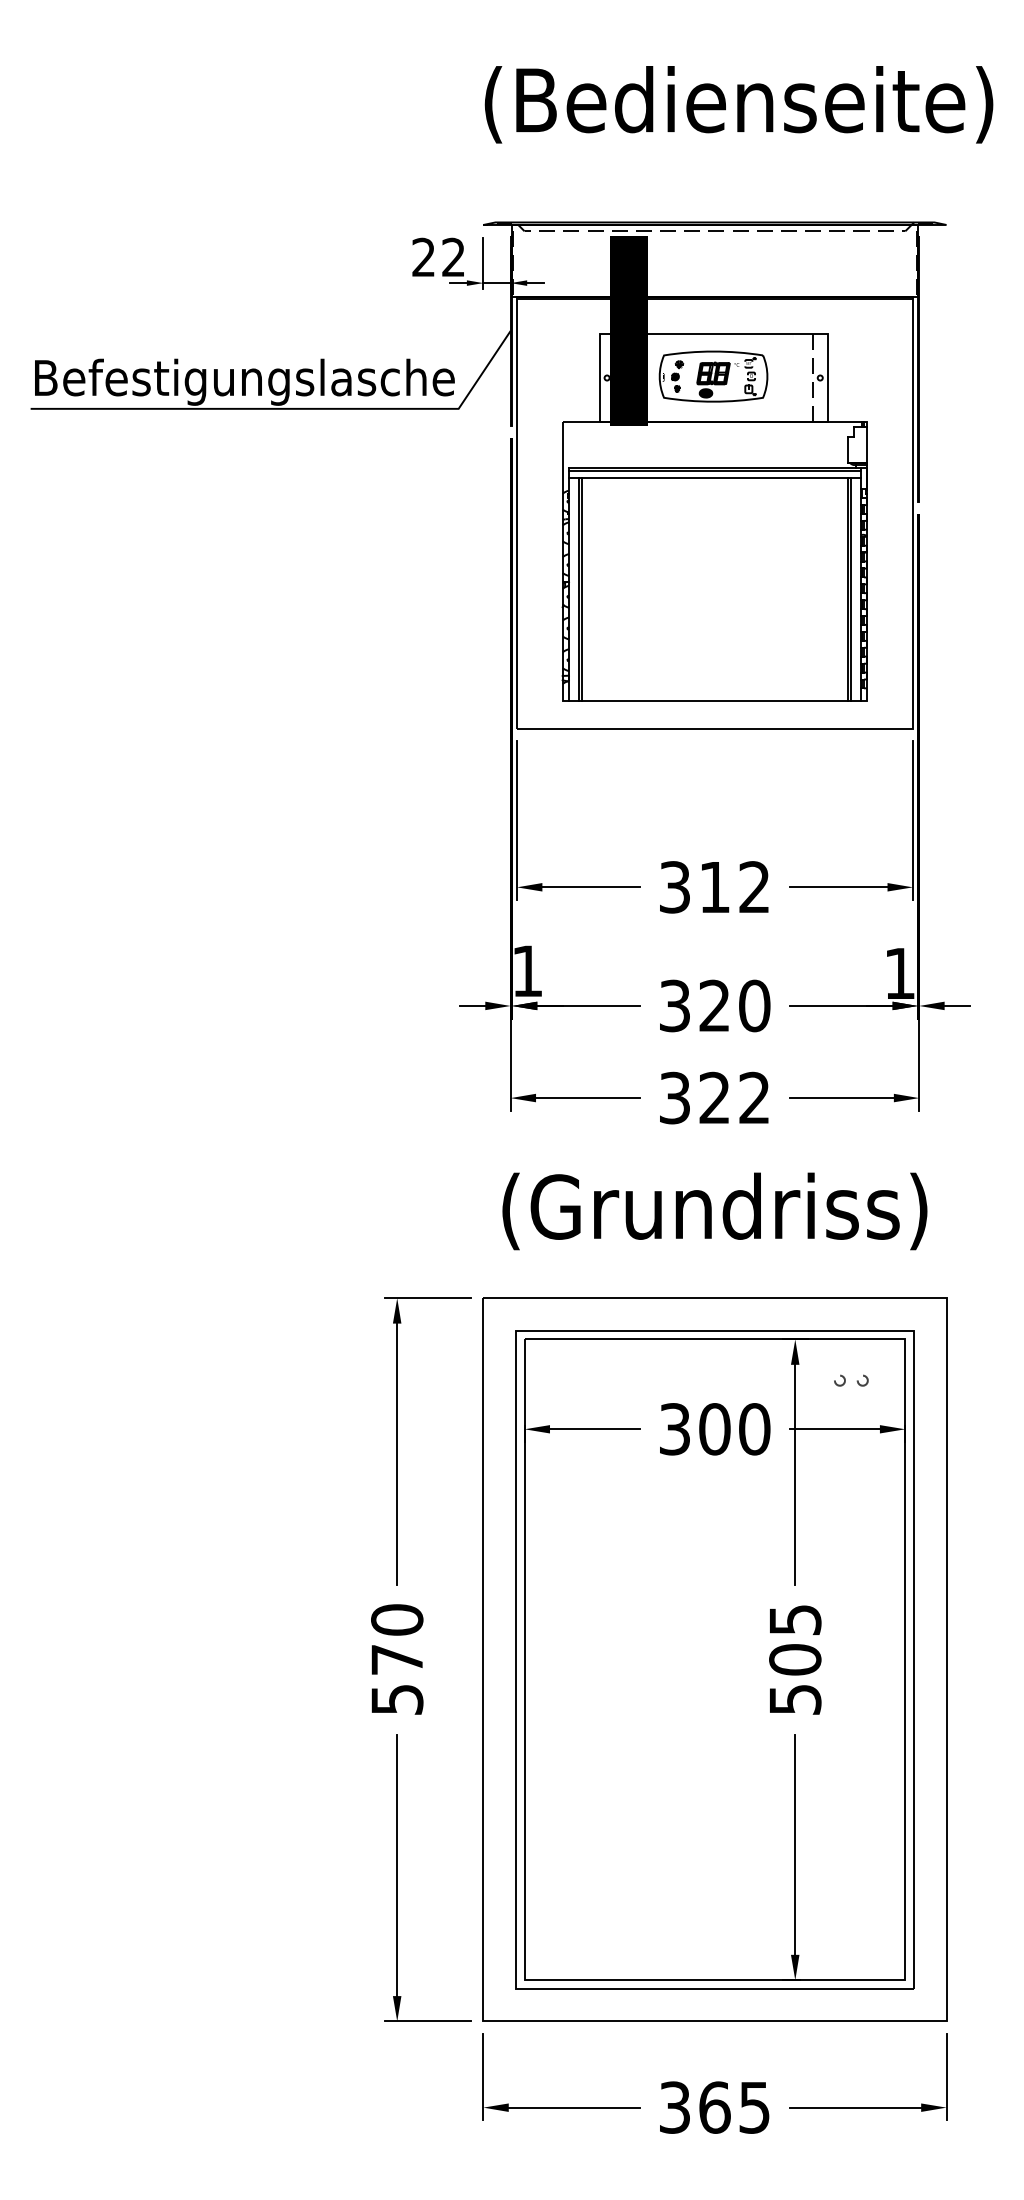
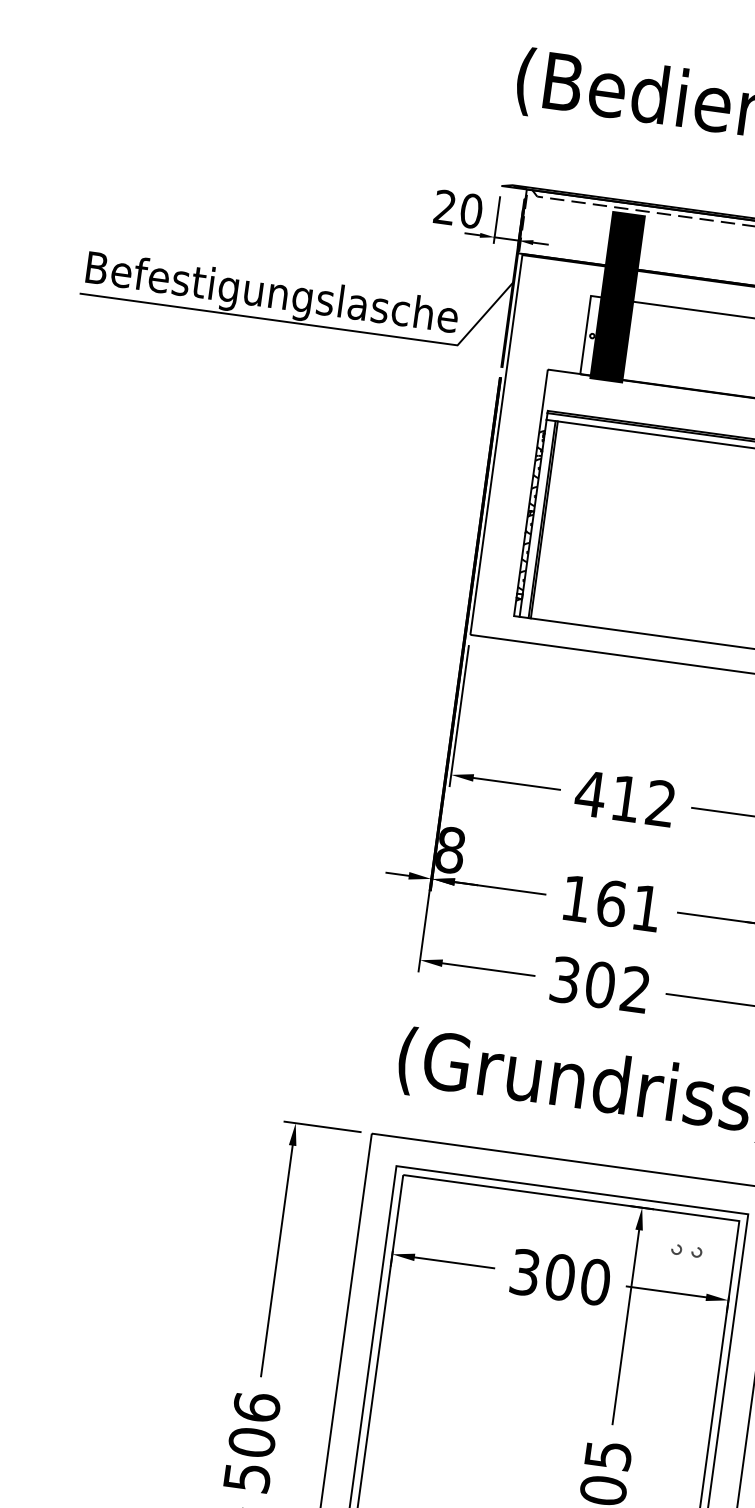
text: (453, 257) -> (471, 211), 22 -> 20
part: (713, 376) -> (686, 347), removed
text: (674, 887) -> (590, 794), 312 -> 412
text: (528, 971) -> (451, 850), 1 -> 8
text: (715, 1005) -> (612, 903), 320 -> 161
text: (714, 1097) -> (600, 984), 322 -> 302
text: (397, 1639) -> (254, 1424), 570 -> 506

